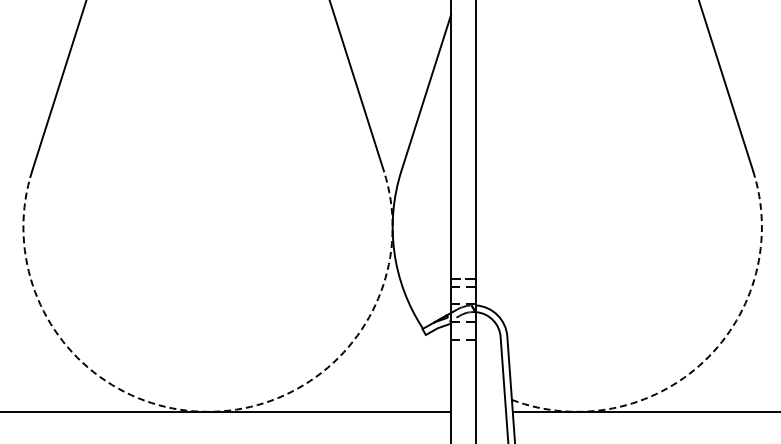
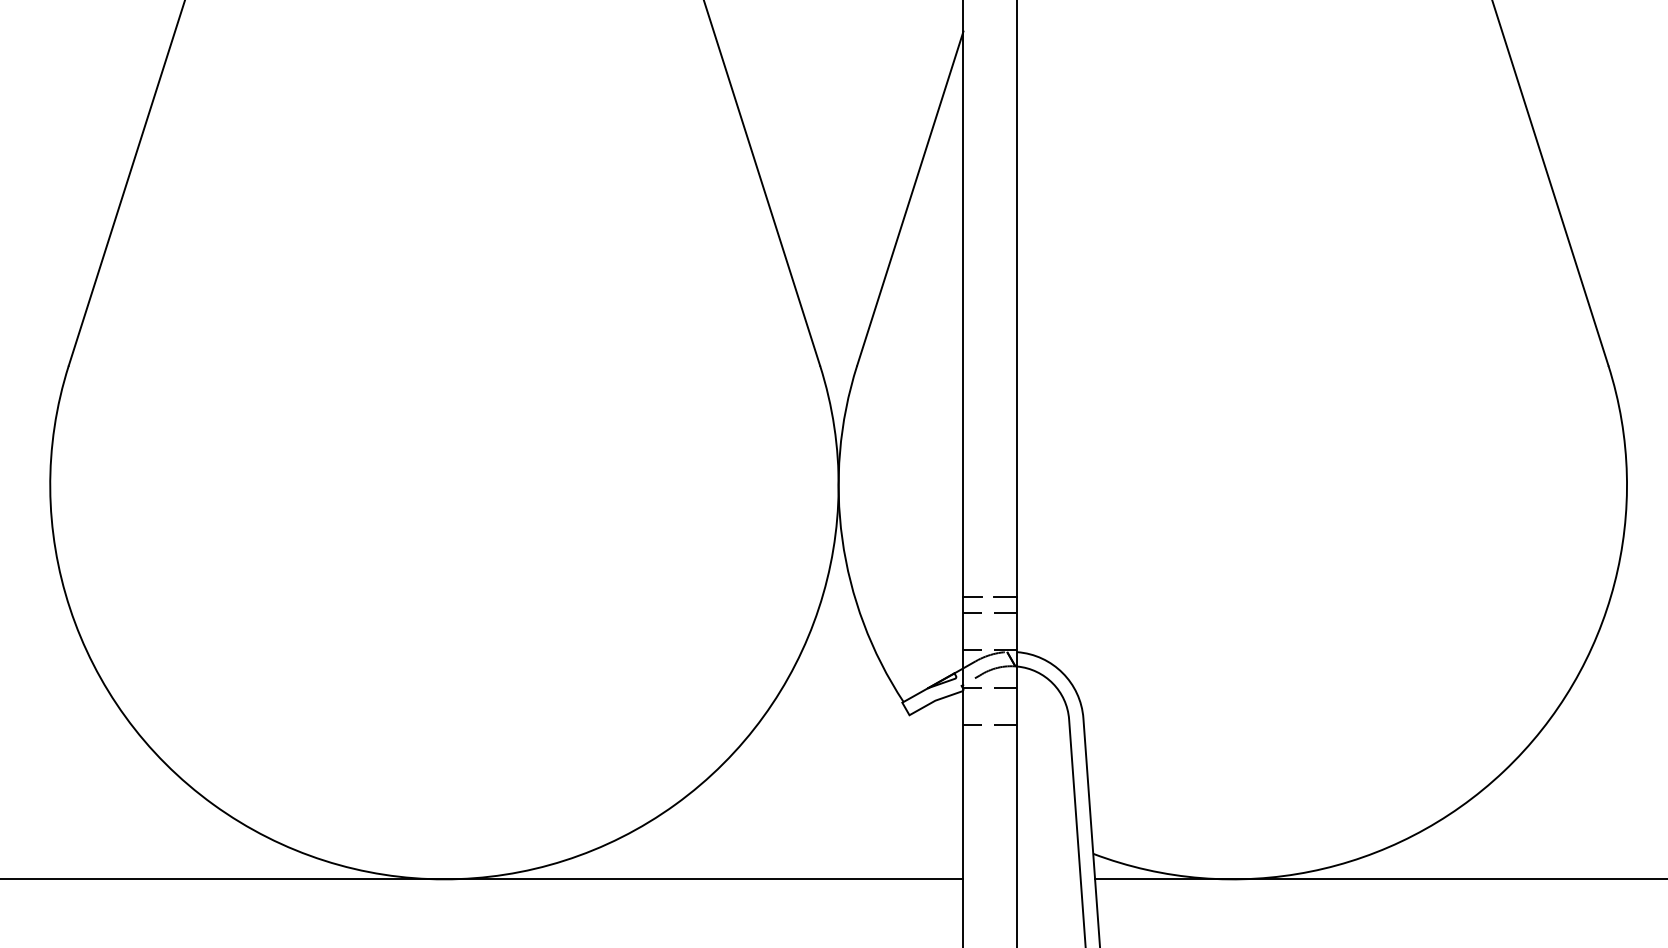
arc: (704, 361) -> (1504, 771), dashed -> solid
arc: (208, 411) -> (445, 878), dashed -> solid

